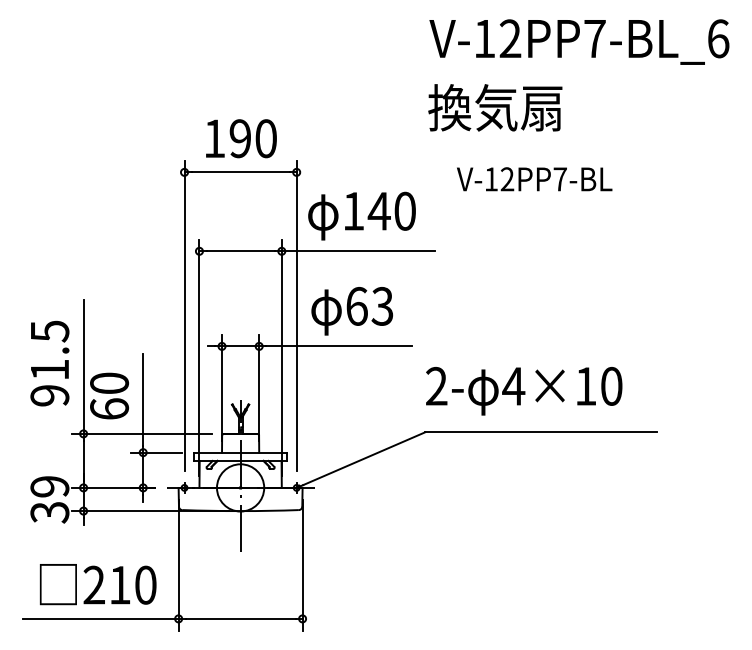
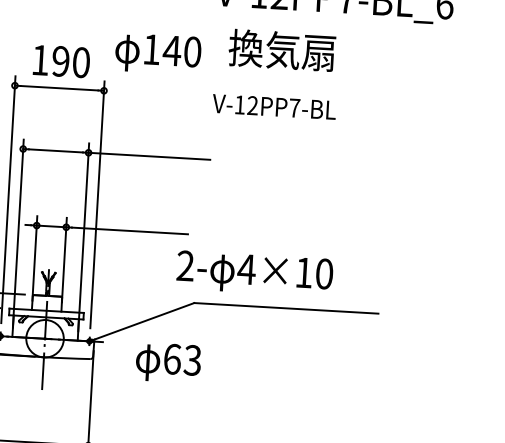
text: (495, 107) -> (282, 50), moved
text: (534, 179) -> (274, 107), moved
text: (361, 215) -> (157, 53), moved
text: (352, 311) -> (168, 363), moved
text: (524, 391) -> (255, 274), moved

